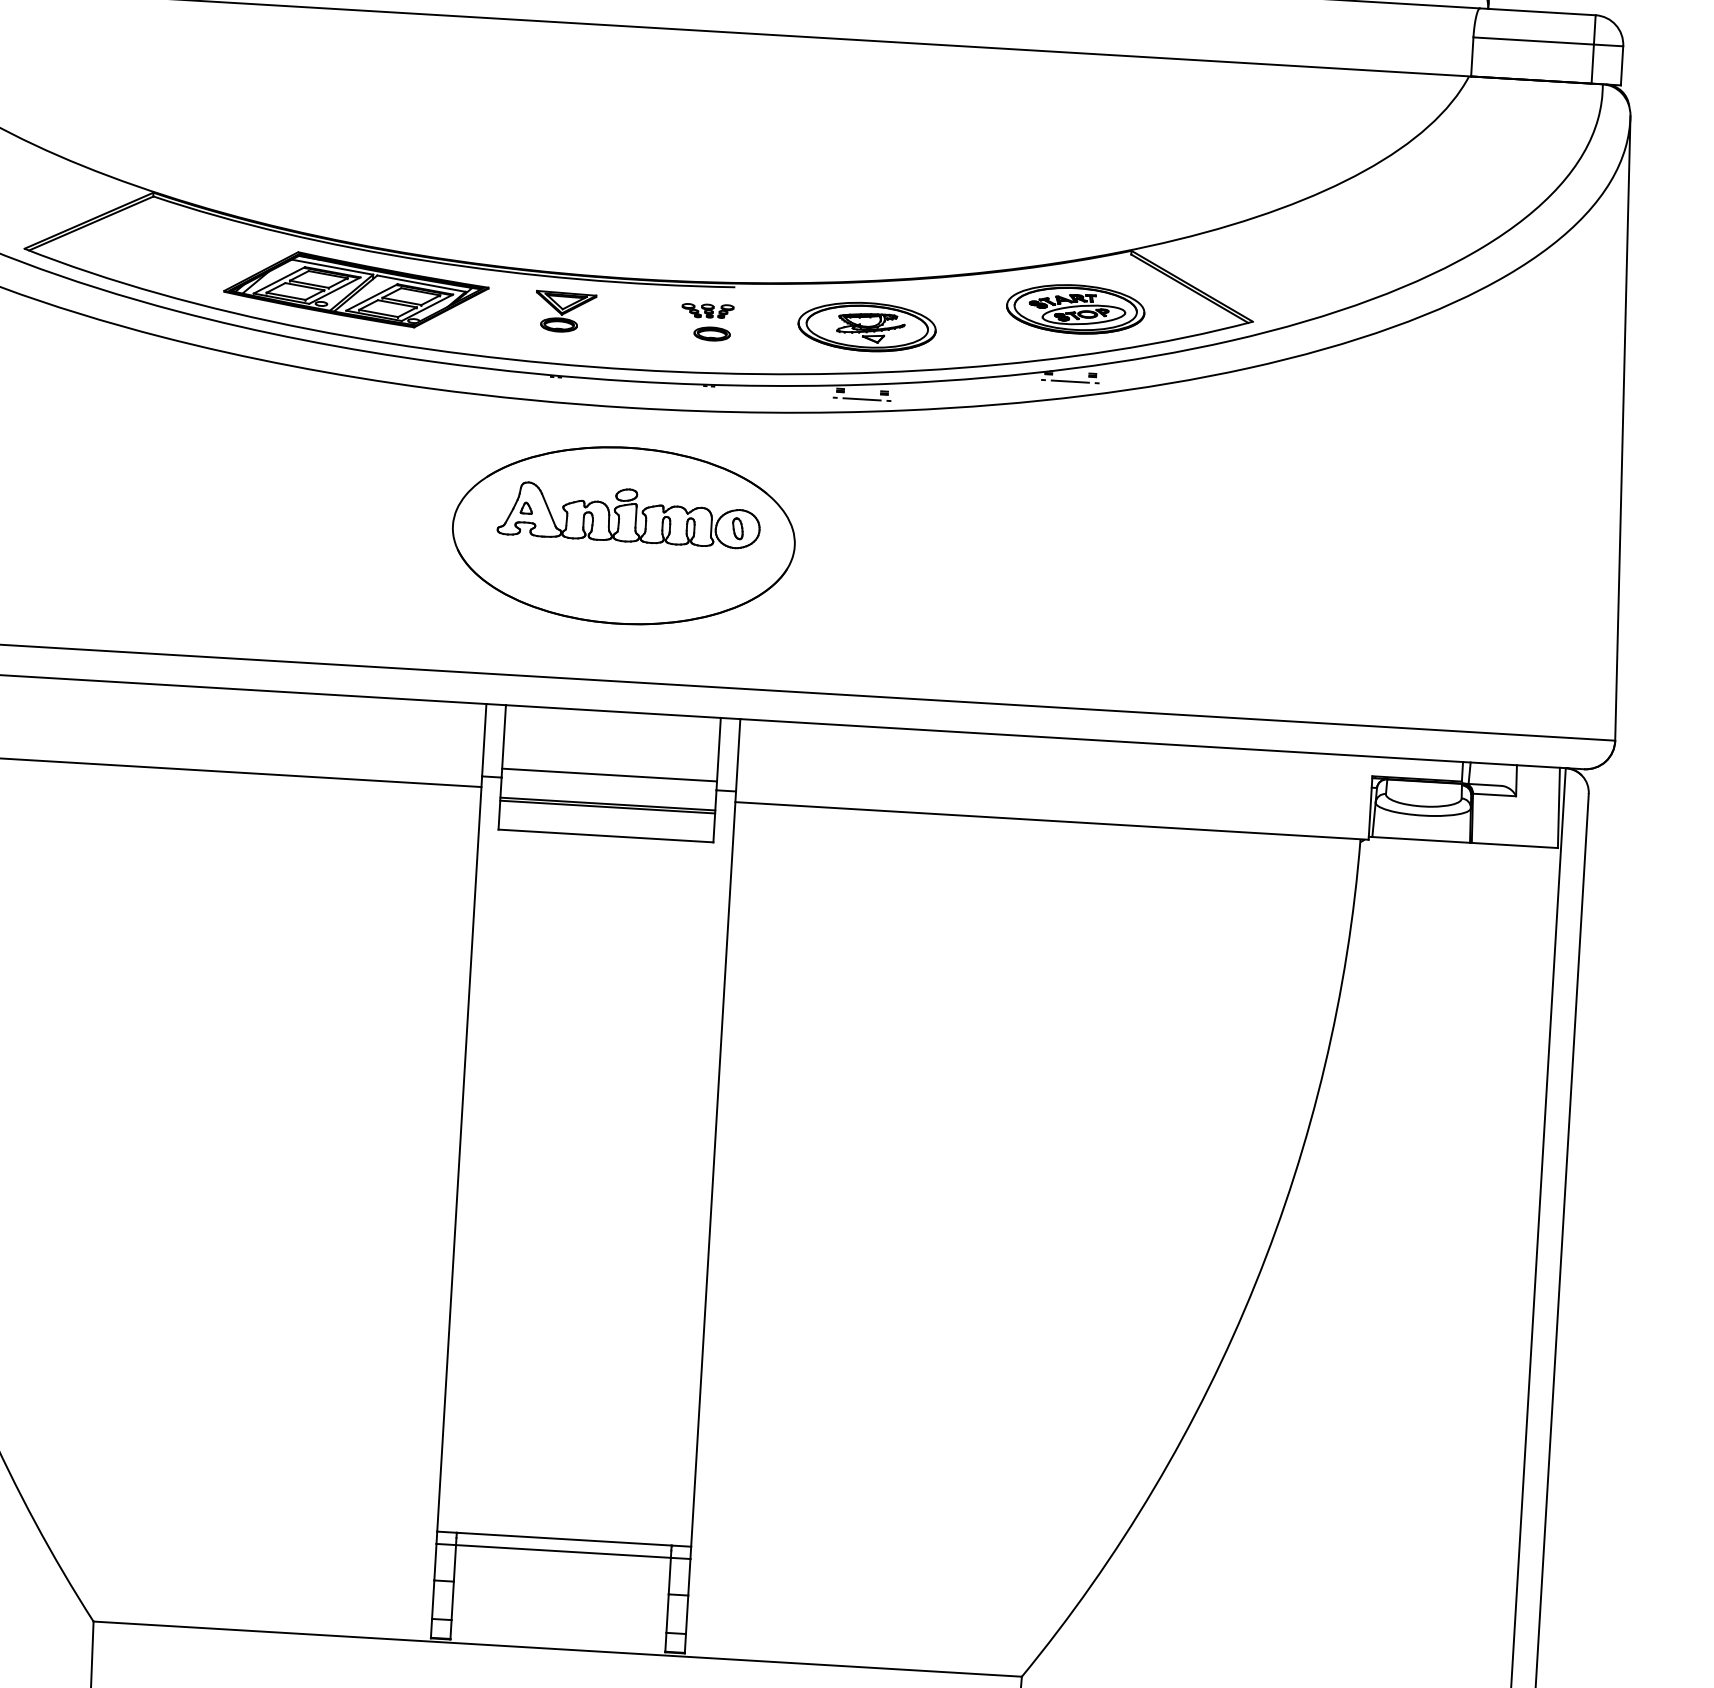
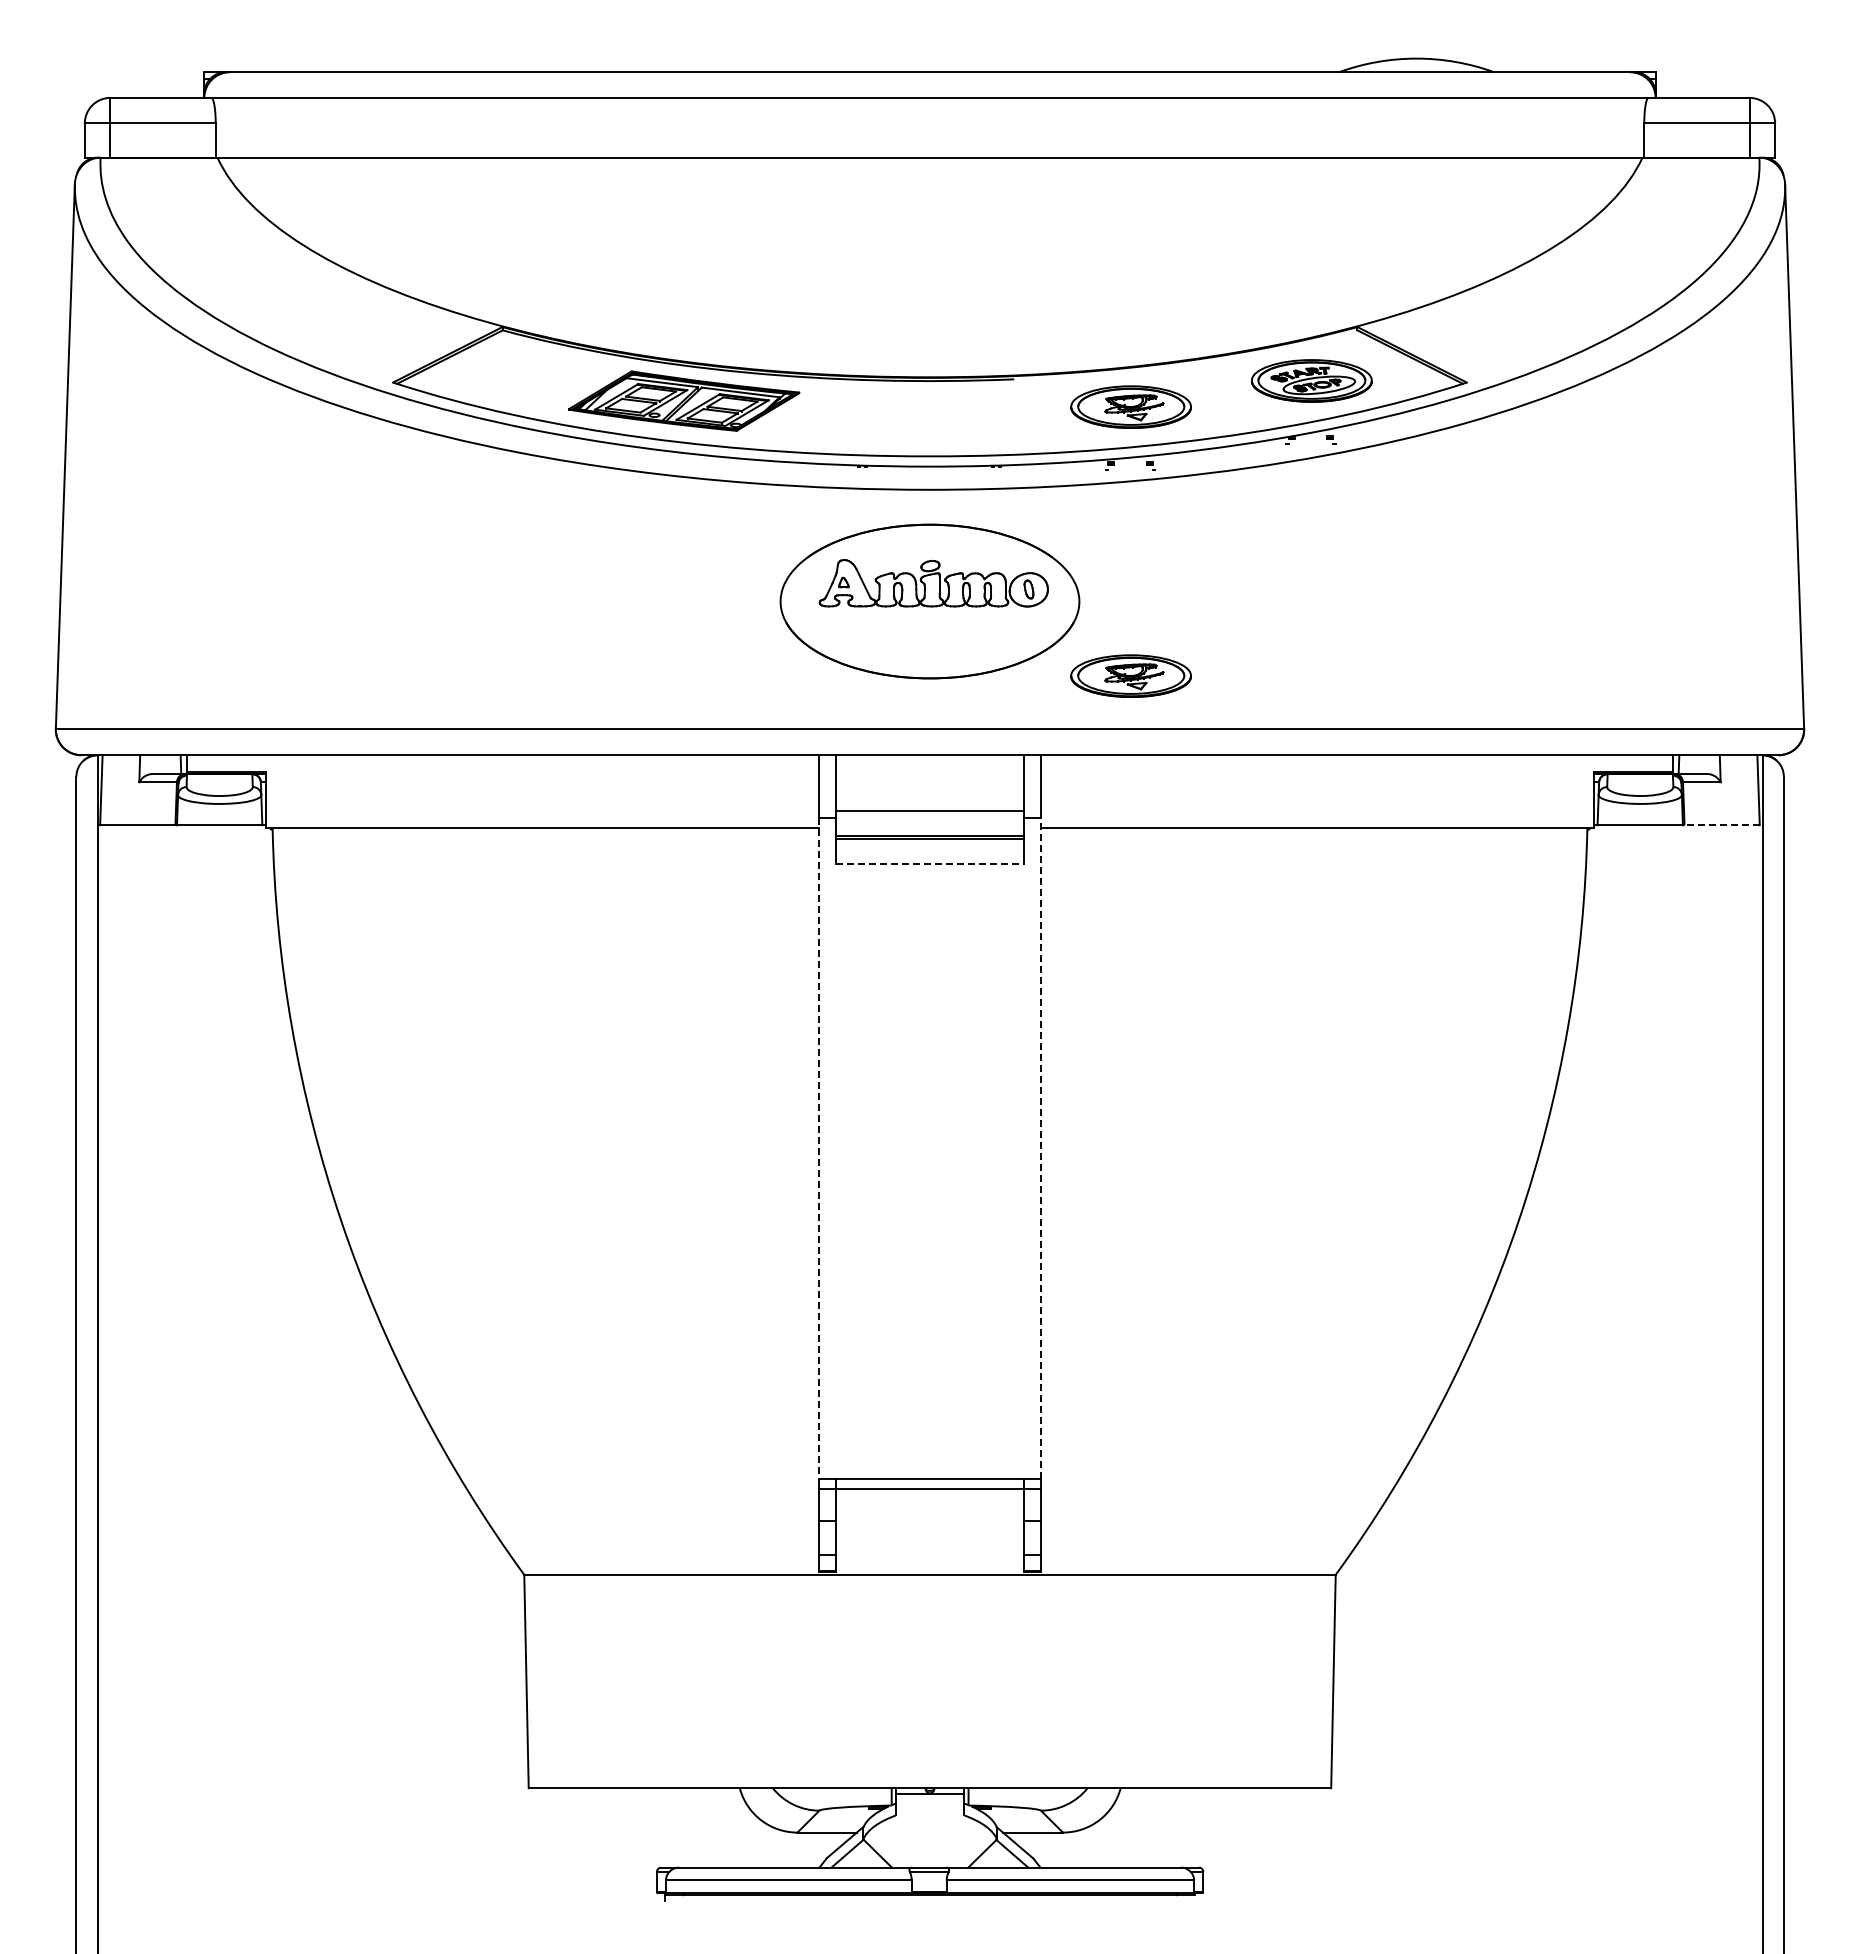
part: (565, 311) -> (867, 409), removed
part: (707, 321) -> (991, 410), removed
line: (1069, 381) -> (1310, 444), removed
line: (862, 399) -> (1130, 470), removed
part: (848, 633) -> (1130, 675), added
line: (605, 836) -> (929, 864), solid -> dashed
line: (1515, 845) -> (1722, 825), solid -> dashed
line: (459, 1155) -> (818, 1149), solid -> dashed
line: (713, 1168) -> (1040, 1148), solid -> dashed

